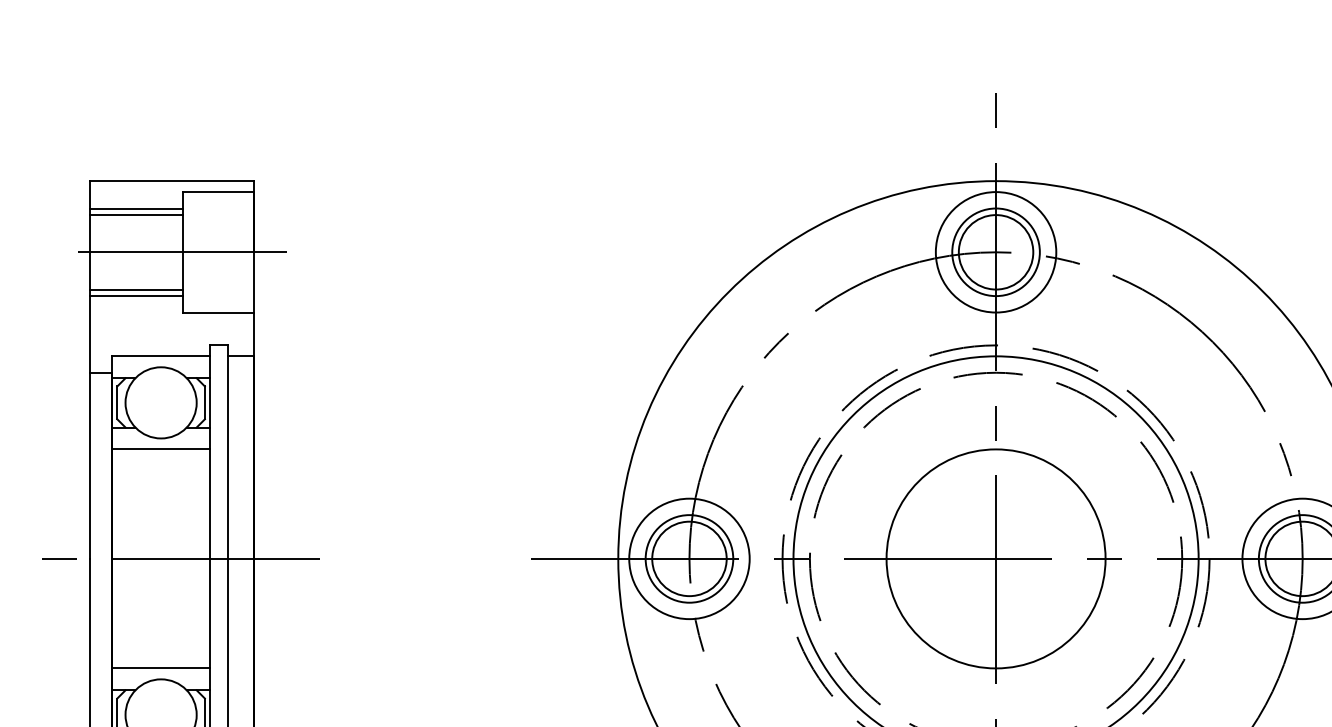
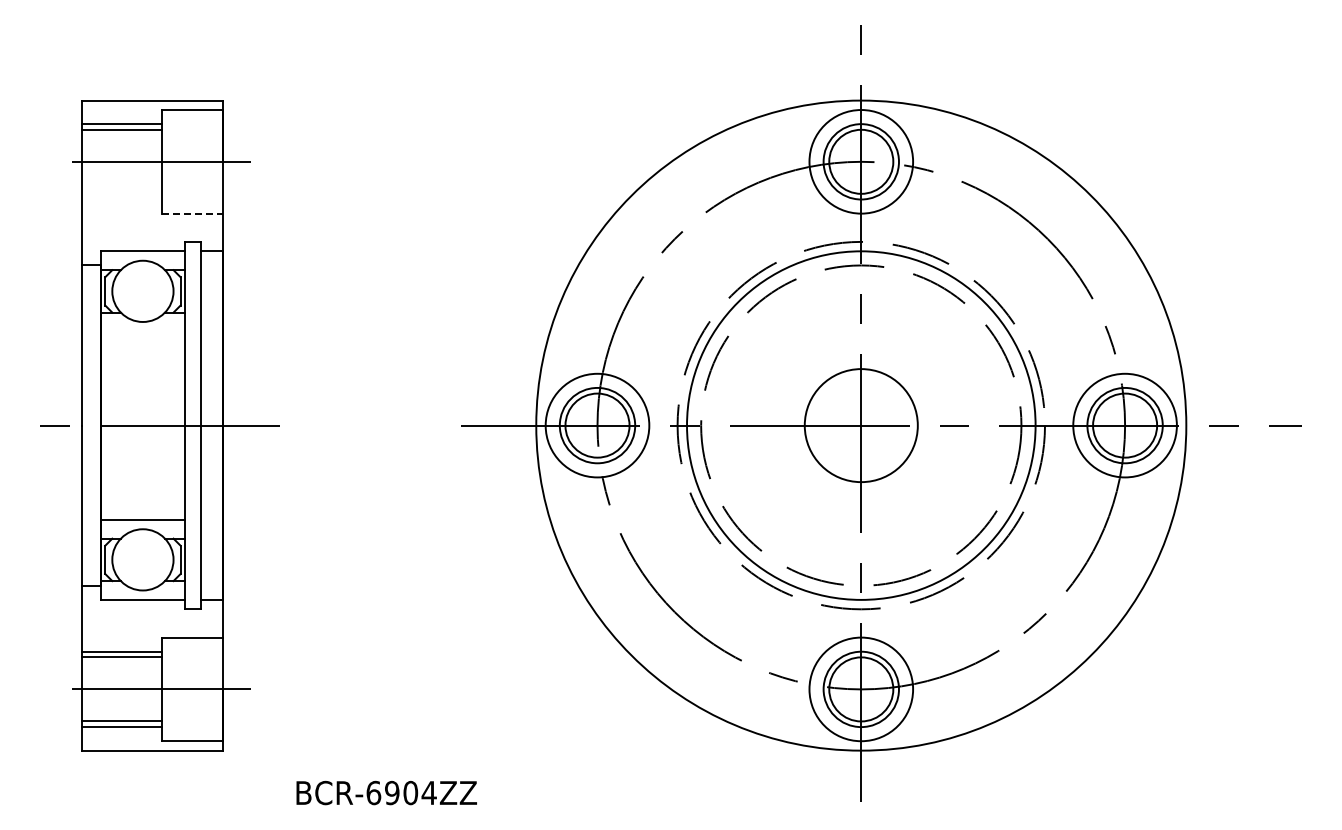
line: (136, 289) -> (121, 193), removed
line: (136, 296) -> (121, 199), removed
line: (218, 312) -> (192, 213), solid -> dashed
line: (160, 449) -> (142, 331), removed
circle: (996, 558) -> (861, 425), size x0.6

